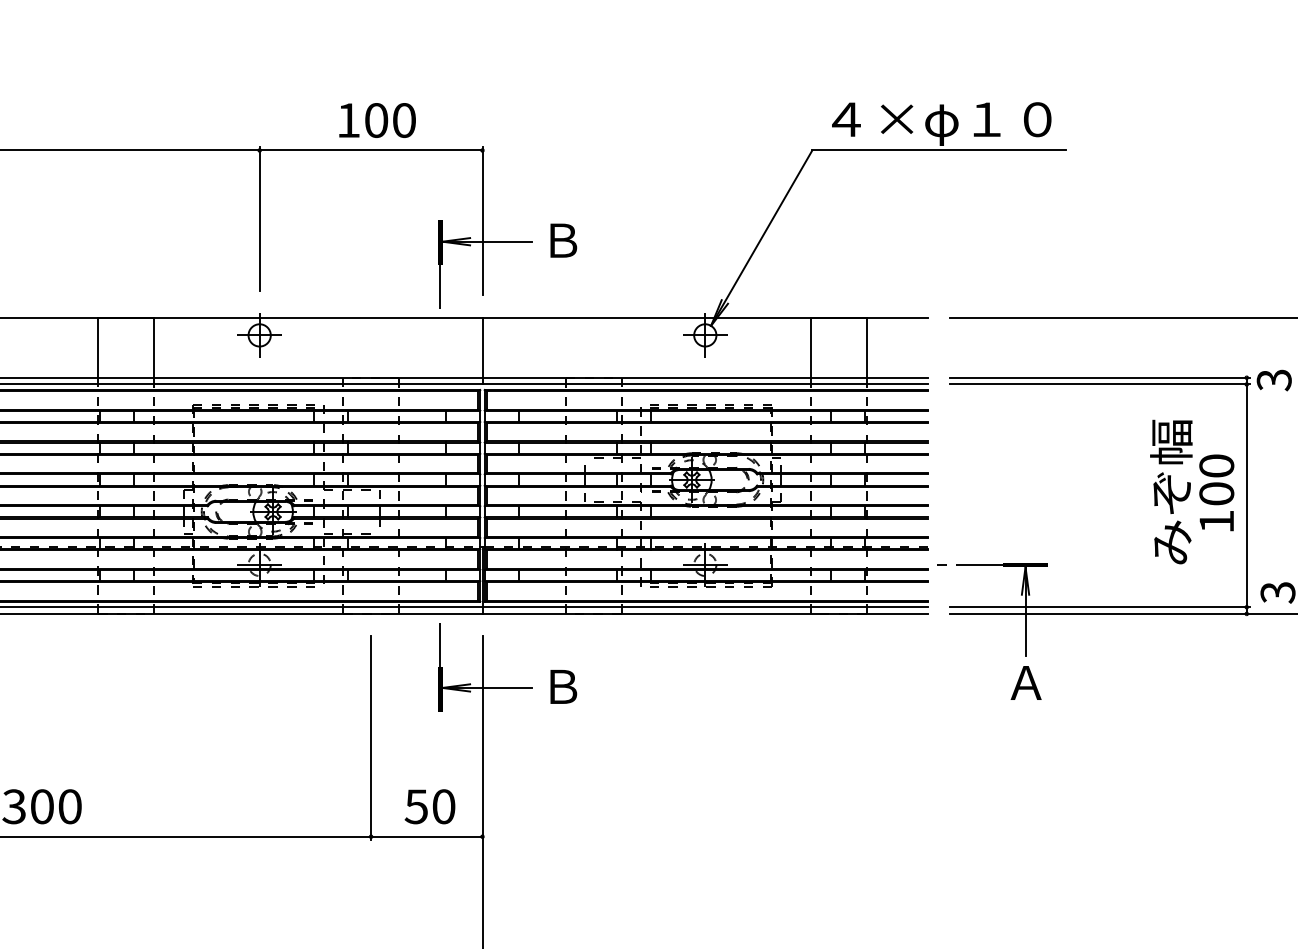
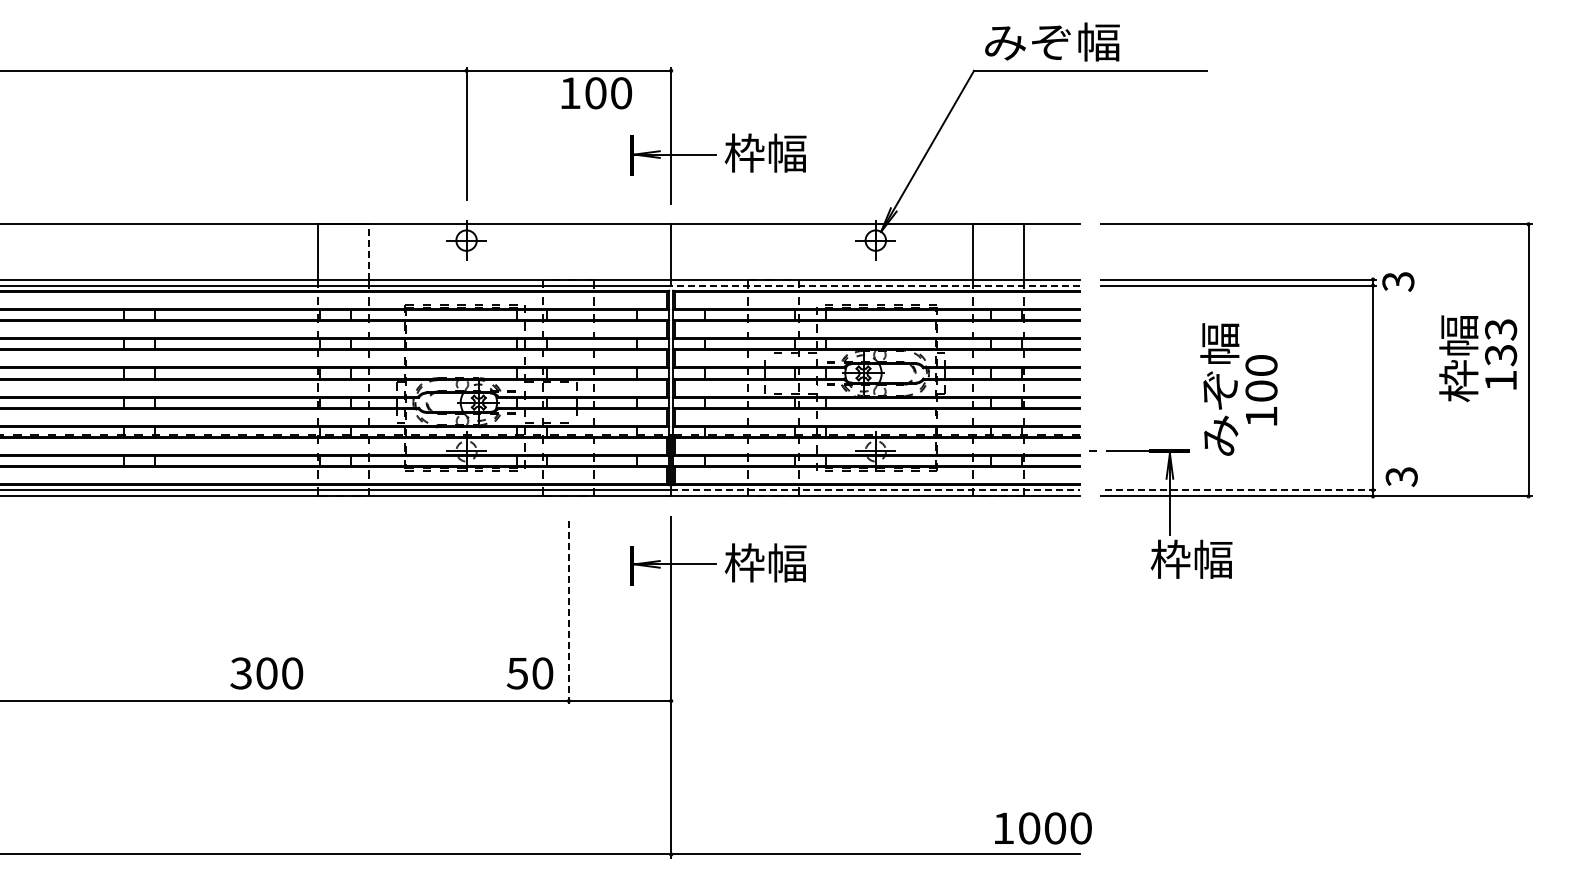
text: (377, 120) -> (596, 93), moved
text: (937, 121) -> (1089, 44), ４×φ１０ -> みぞ幅
text: (585, 239) -> (765, 152), Ｂ -> 枠幅
line: (440, 286) -> (632, 195), removed
line: (153, 347) -> (369, 251), solid -> dashed
line: (704, 384) -> (875, 285), solid -> dashed
text: (1191, 492) -> (1238, 389), moved
line: (704, 607) -> (875, 490), solid -> dashed
line: (1100, 607) -> (1238, 490), solid -> dashed
line: (440, 644) -> (632, 524), removed
text: (1049, 681) -> (1191, 558), Ａ -> 枠幅
text: (585, 685) -> (765, 562), Ｂ -> 枠幅
line: (370, 738) -> (568, 610), solid -> dashed
text: (429, 806) -> (529, 673), moved

